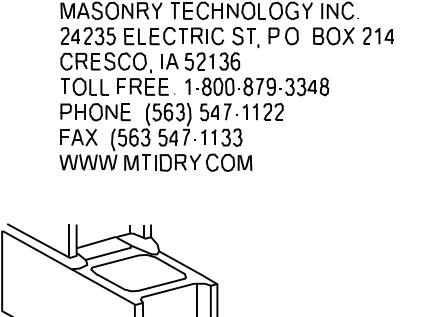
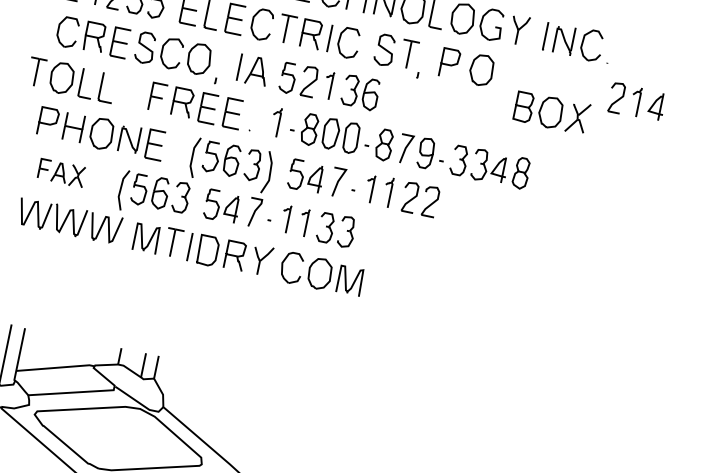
part: (333, 36) -> (550, 113), moved
part: (84, 86) -> (70, 79), moved
part: (78, 137) -> (60, 172), size x0.7

